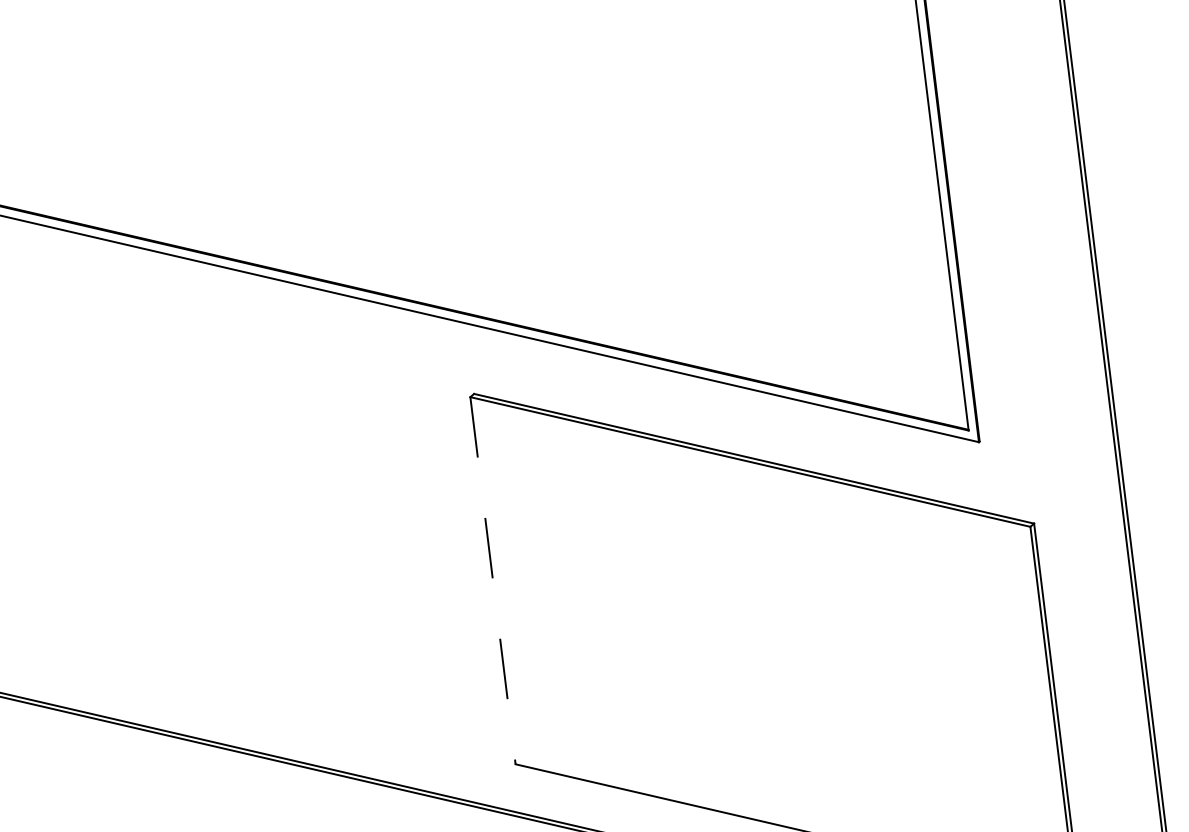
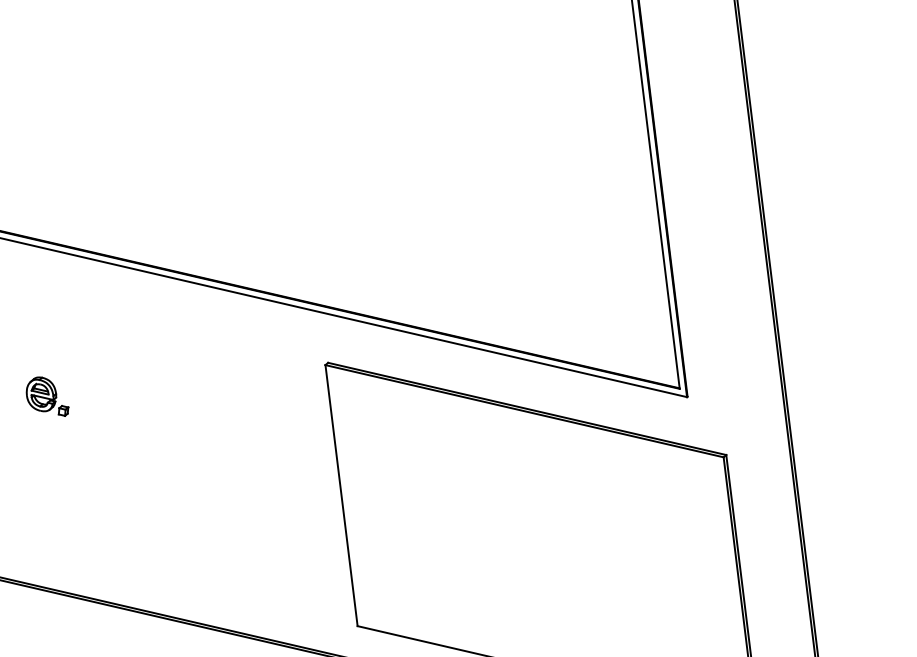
part: (79, 441) -> (47, 396), added
line: (492, 581) -> (341, 496), dashed -> solid

